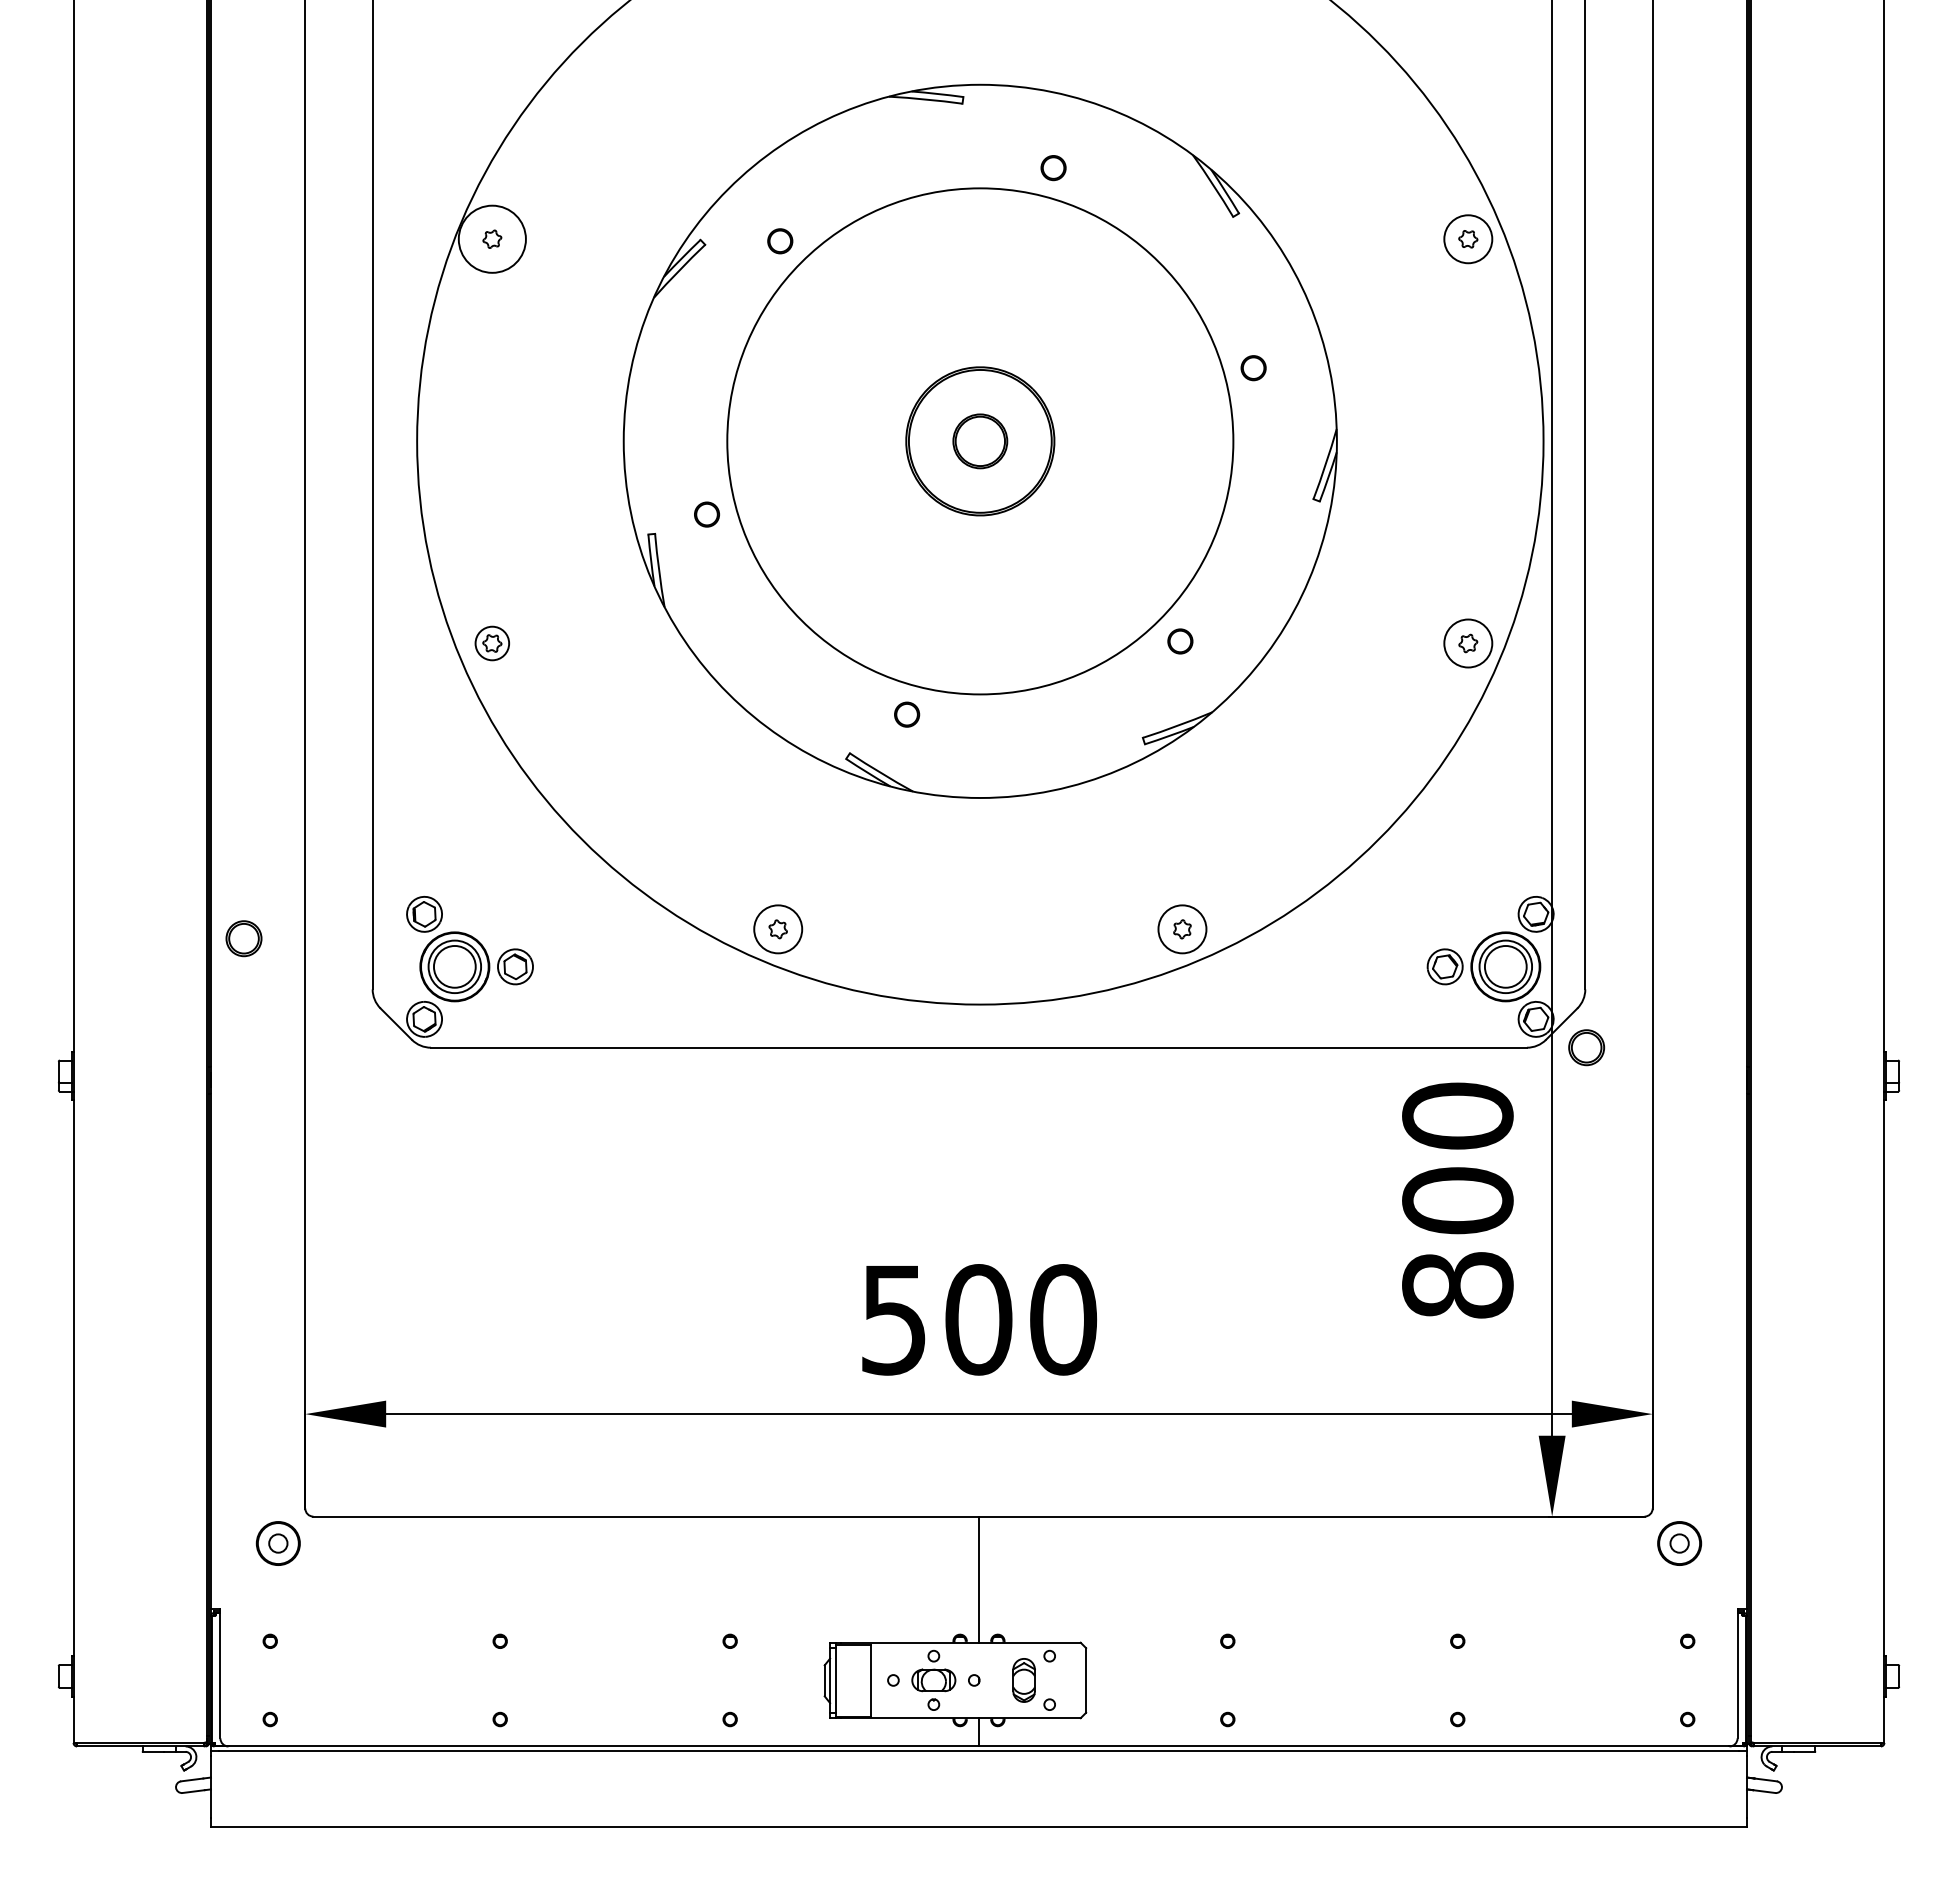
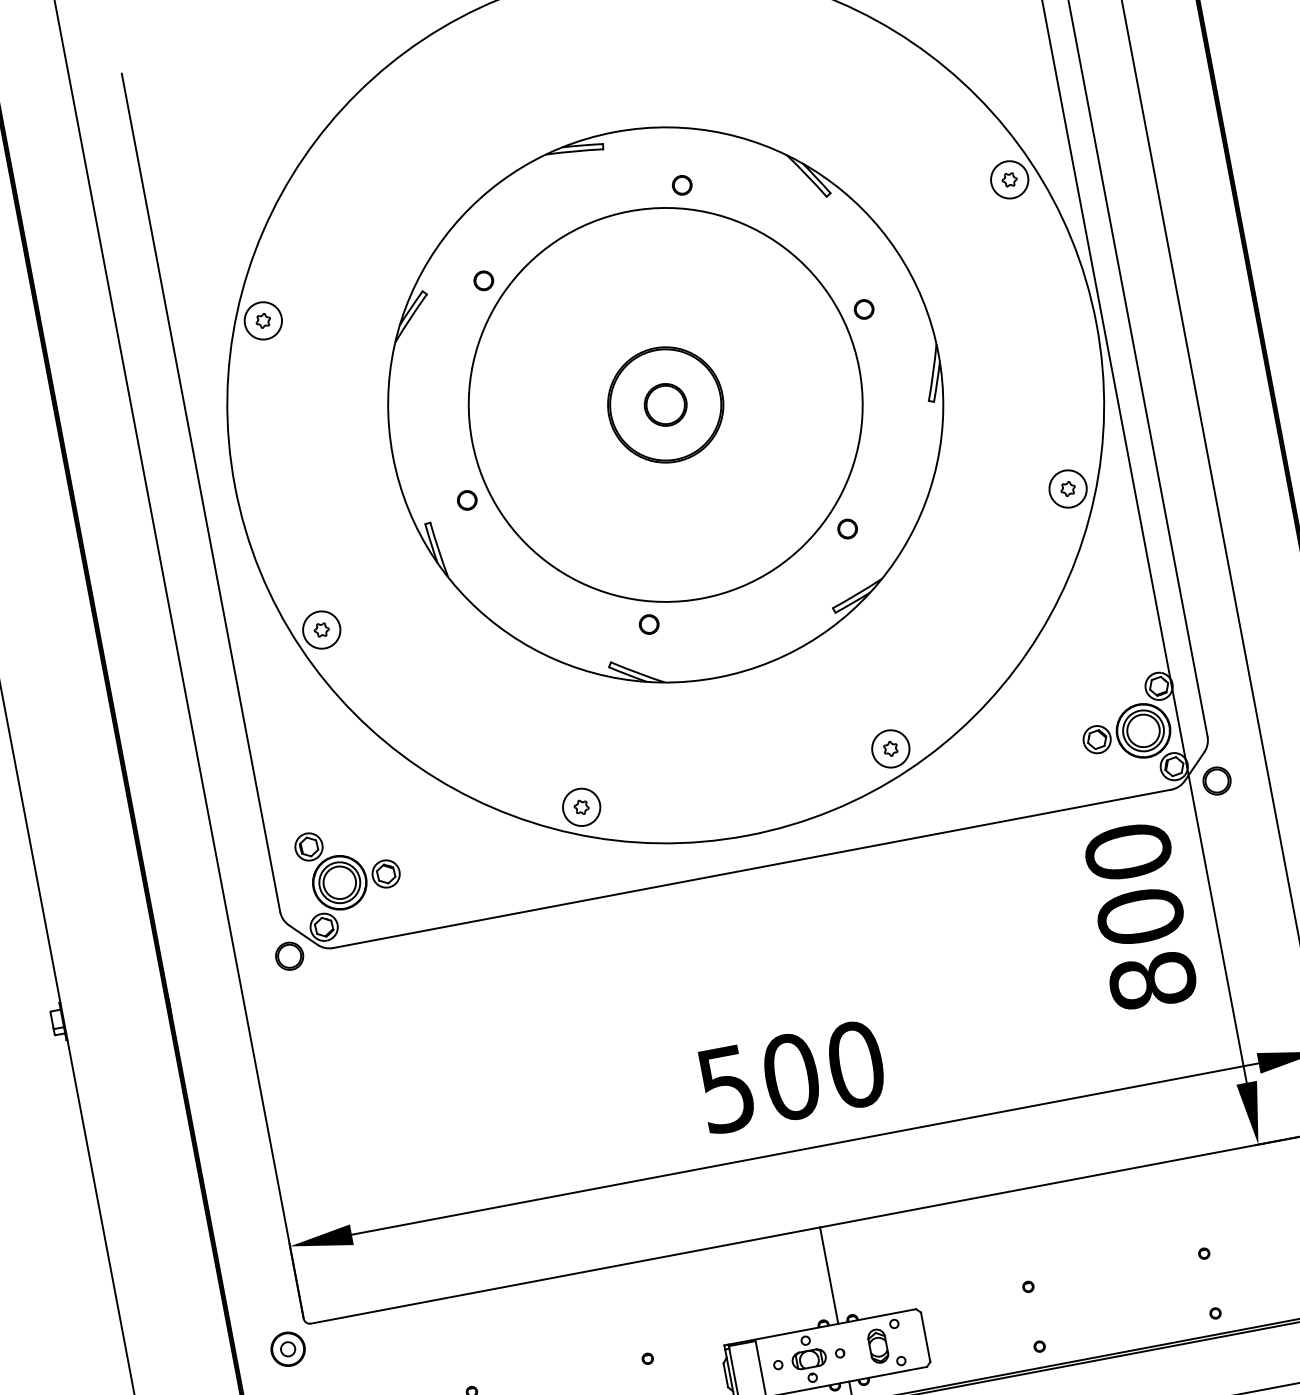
circle: (492, 239) -> (263, 321), size x0.71
circle: (492, 643) -> (321, 630), size x1.43
part: (243, 938) -> (289, 956), moved

